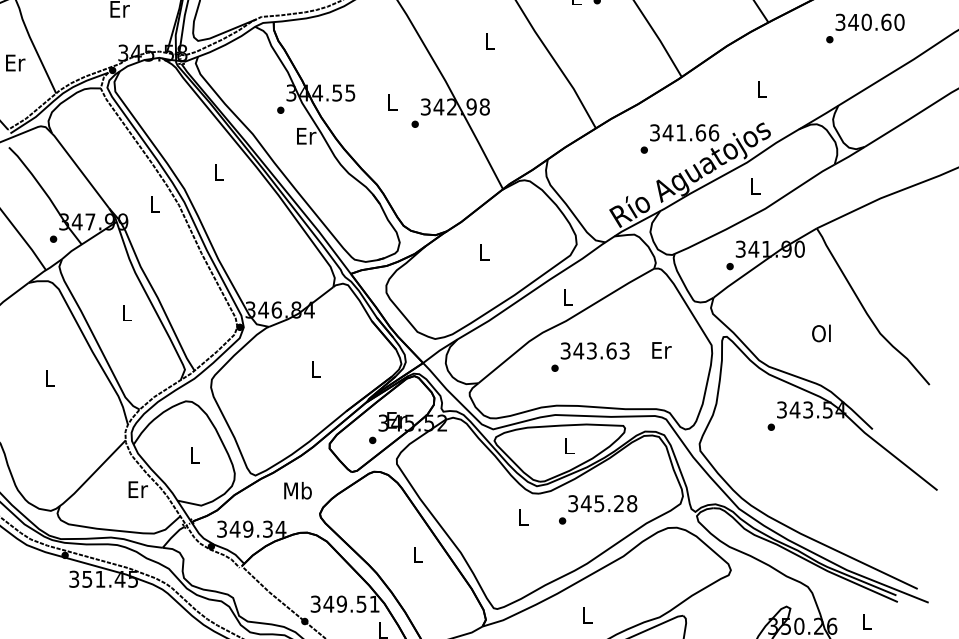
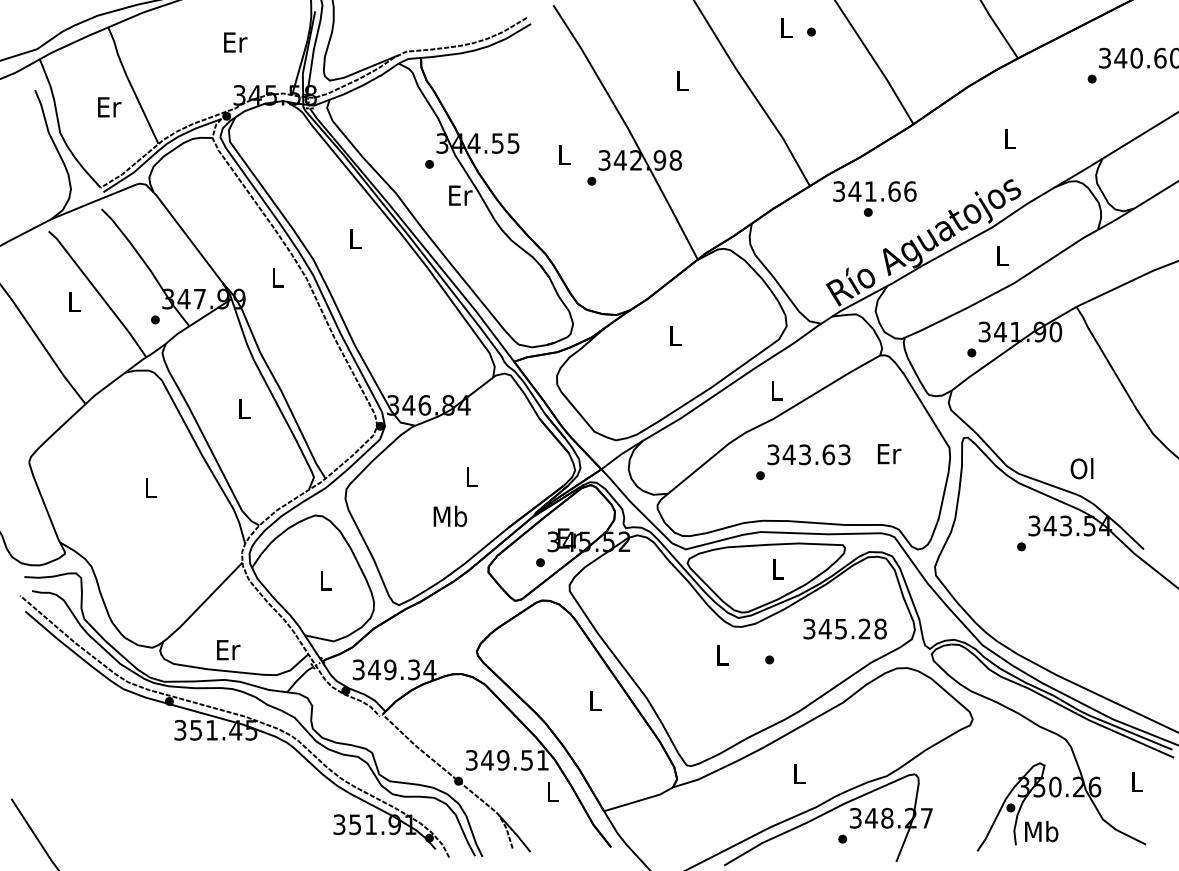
text: (684, 132) -> (874, 191), moved
text: (821, 333) -> (1081, 468), moved
text: (138, 489) -> (228, 650), moved
text: (298, 489) -> (450, 515), moved
text: (602, 503) -> (844, 628), moved

